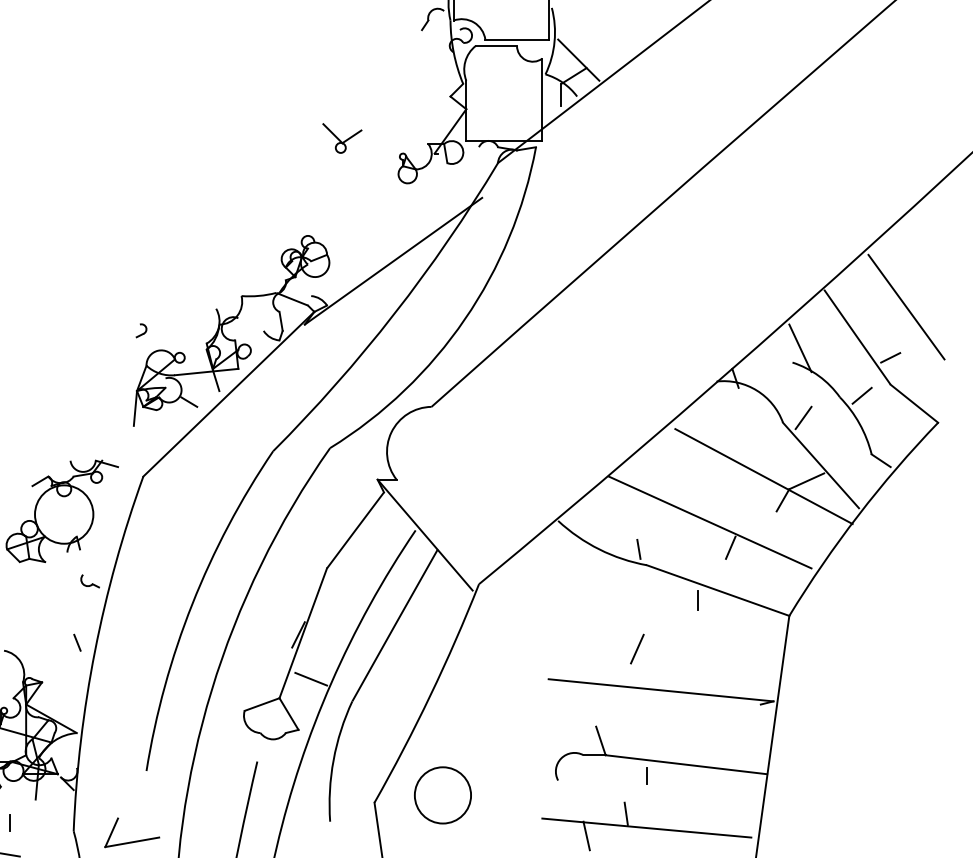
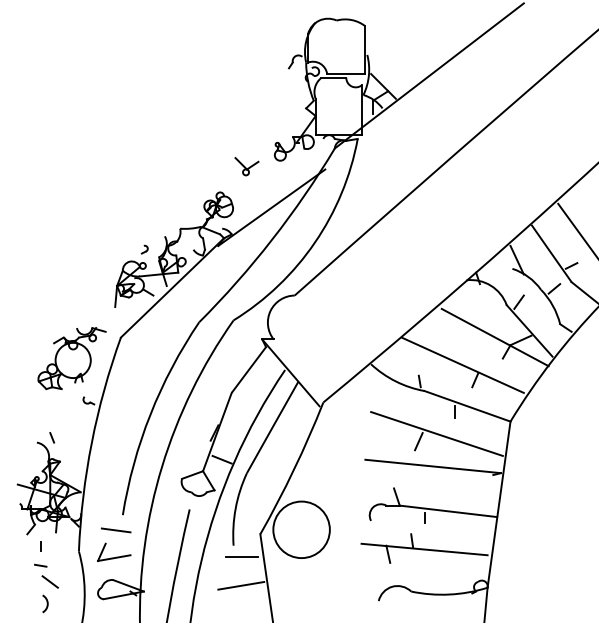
part: (341, 138) -> (246, 166), moved
part: (140, 330) -> (144, 249), moved
line: (666, 635) -> (436, 433), added
line: (76, 642) -> (51, 437), moved
circle: (442, 794) -> (301, 529), size x1.67
line: (134, 796) -> (115, 530), added
line: (343, 841) -> (241, 557), added

